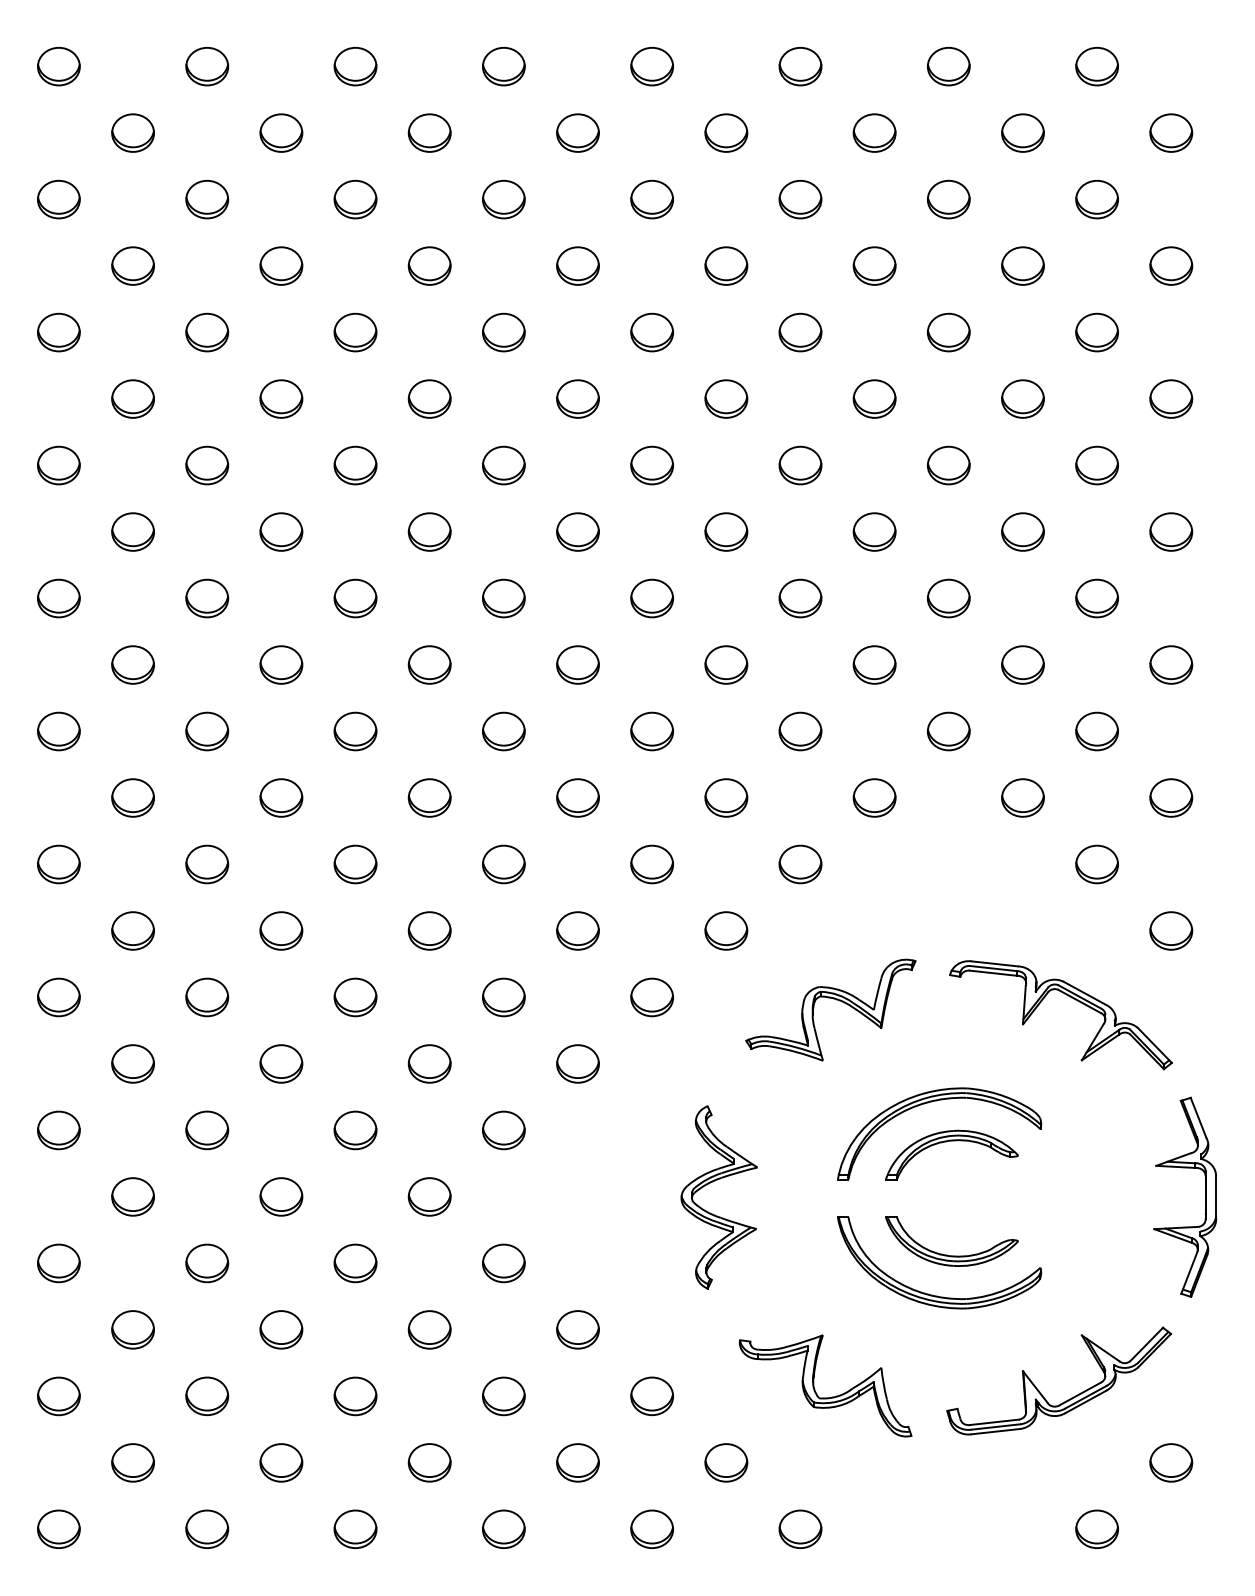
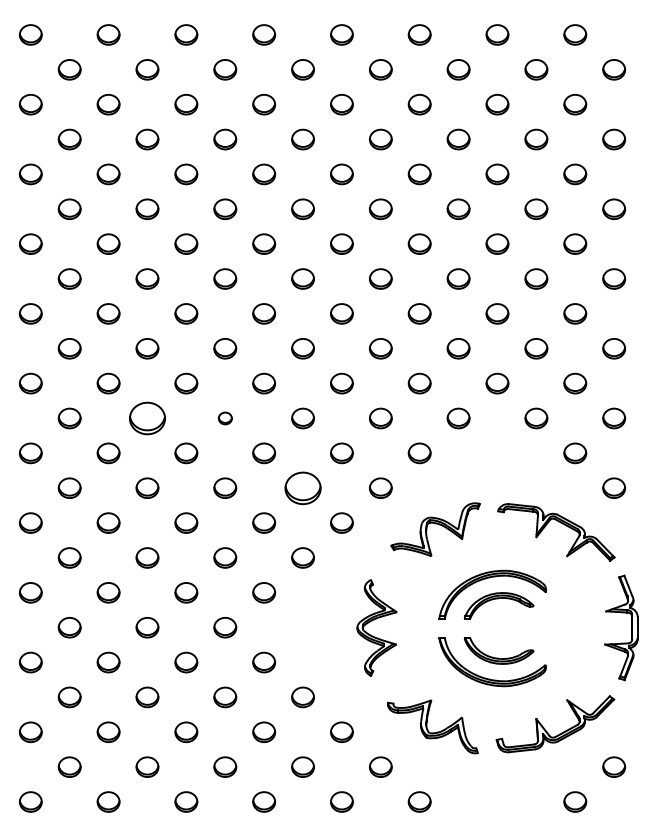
part: (281, 798) -> (147, 418), size x1.6
part: (430, 798) -> (225, 418), size x0.6
part: (576, 929) -> (302, 487), size x1.6

